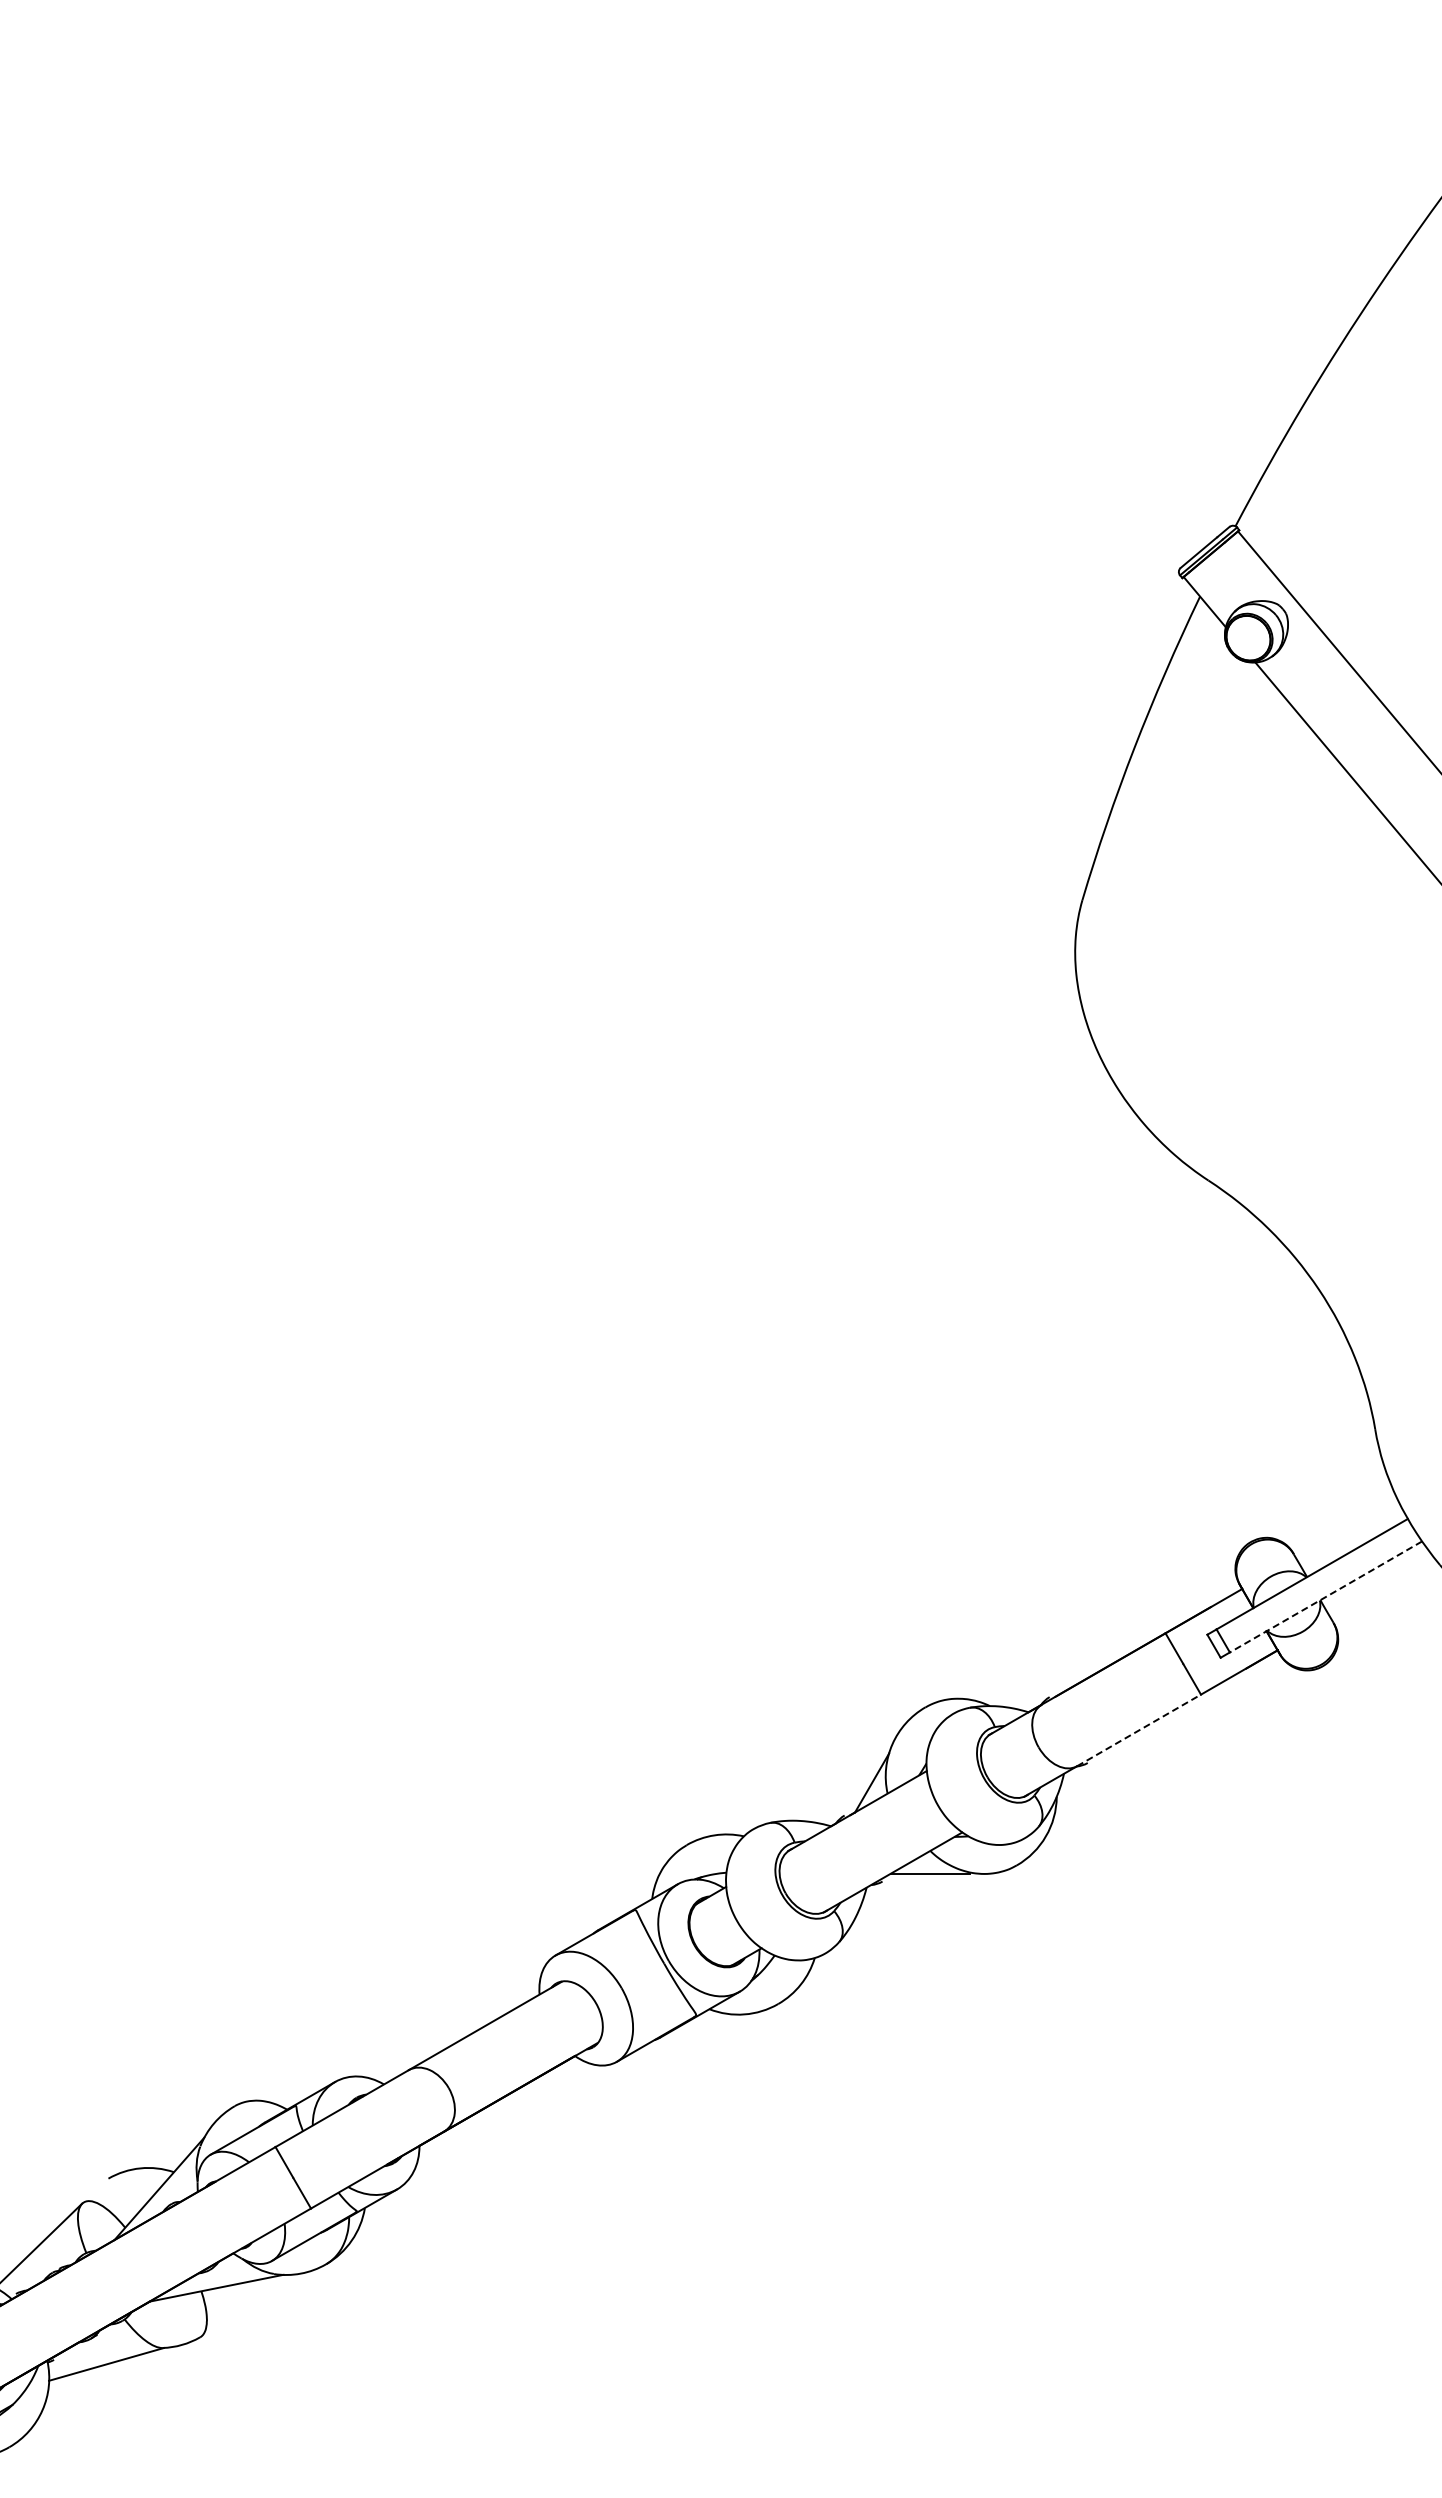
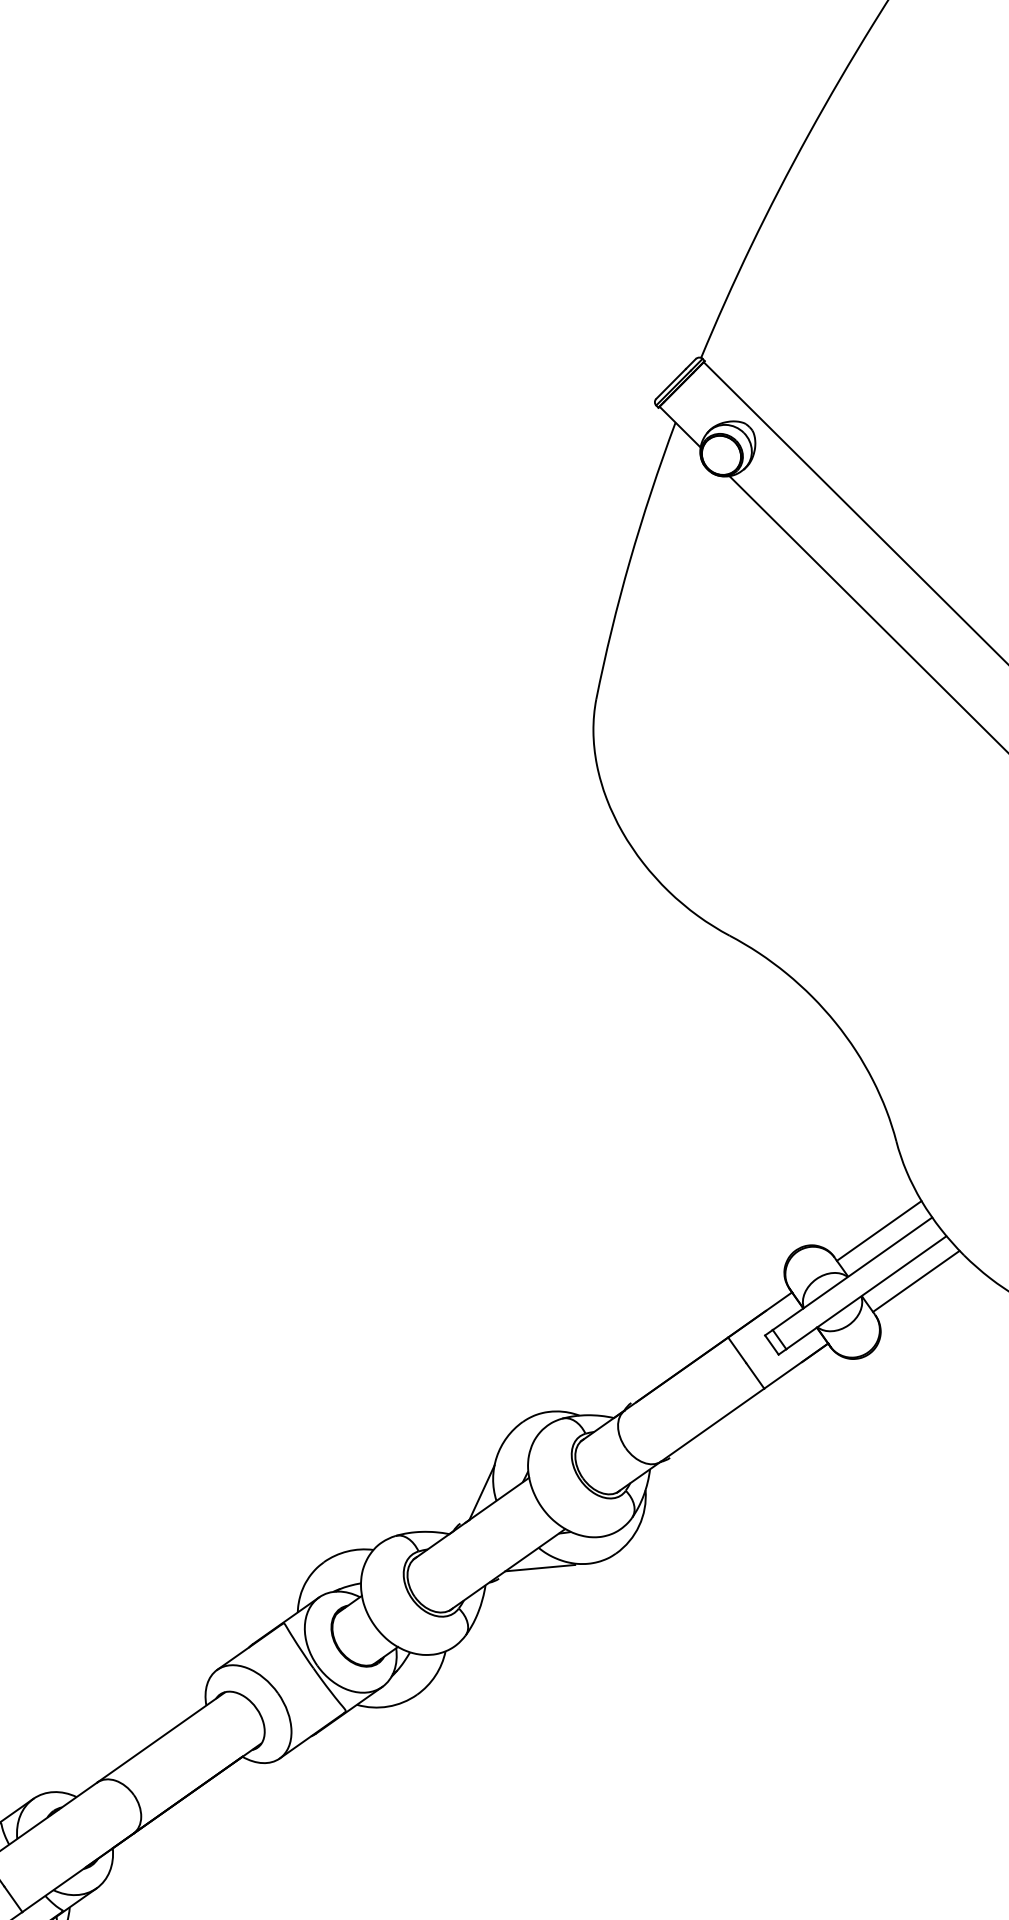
line: (1346, 1528) -> (879, 1230), added
line: (1383, 1589) -> (916, 1281), added
line: (1325, 1596) -> (865, 1292), dashed -> solid
line: (1139, 1730) -> (713, 1425), dashed -> solid

